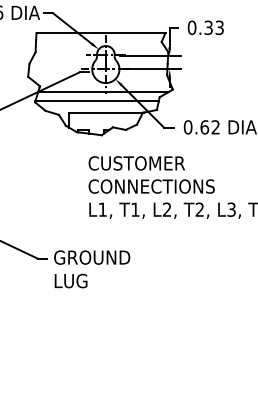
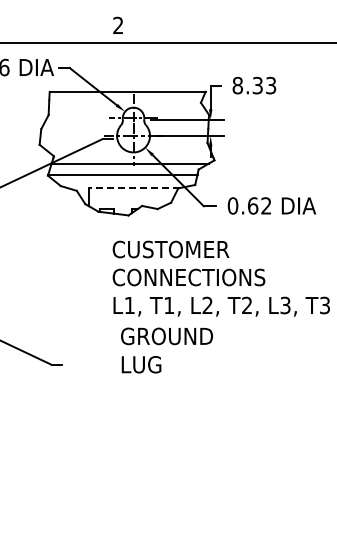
text: (191, 27) -> (237, 85), 0.33 -> 8.33
line: (105, 112) -> (133, 188), solid -> dashed
text: (91, 269) -> (166, 350), moved

